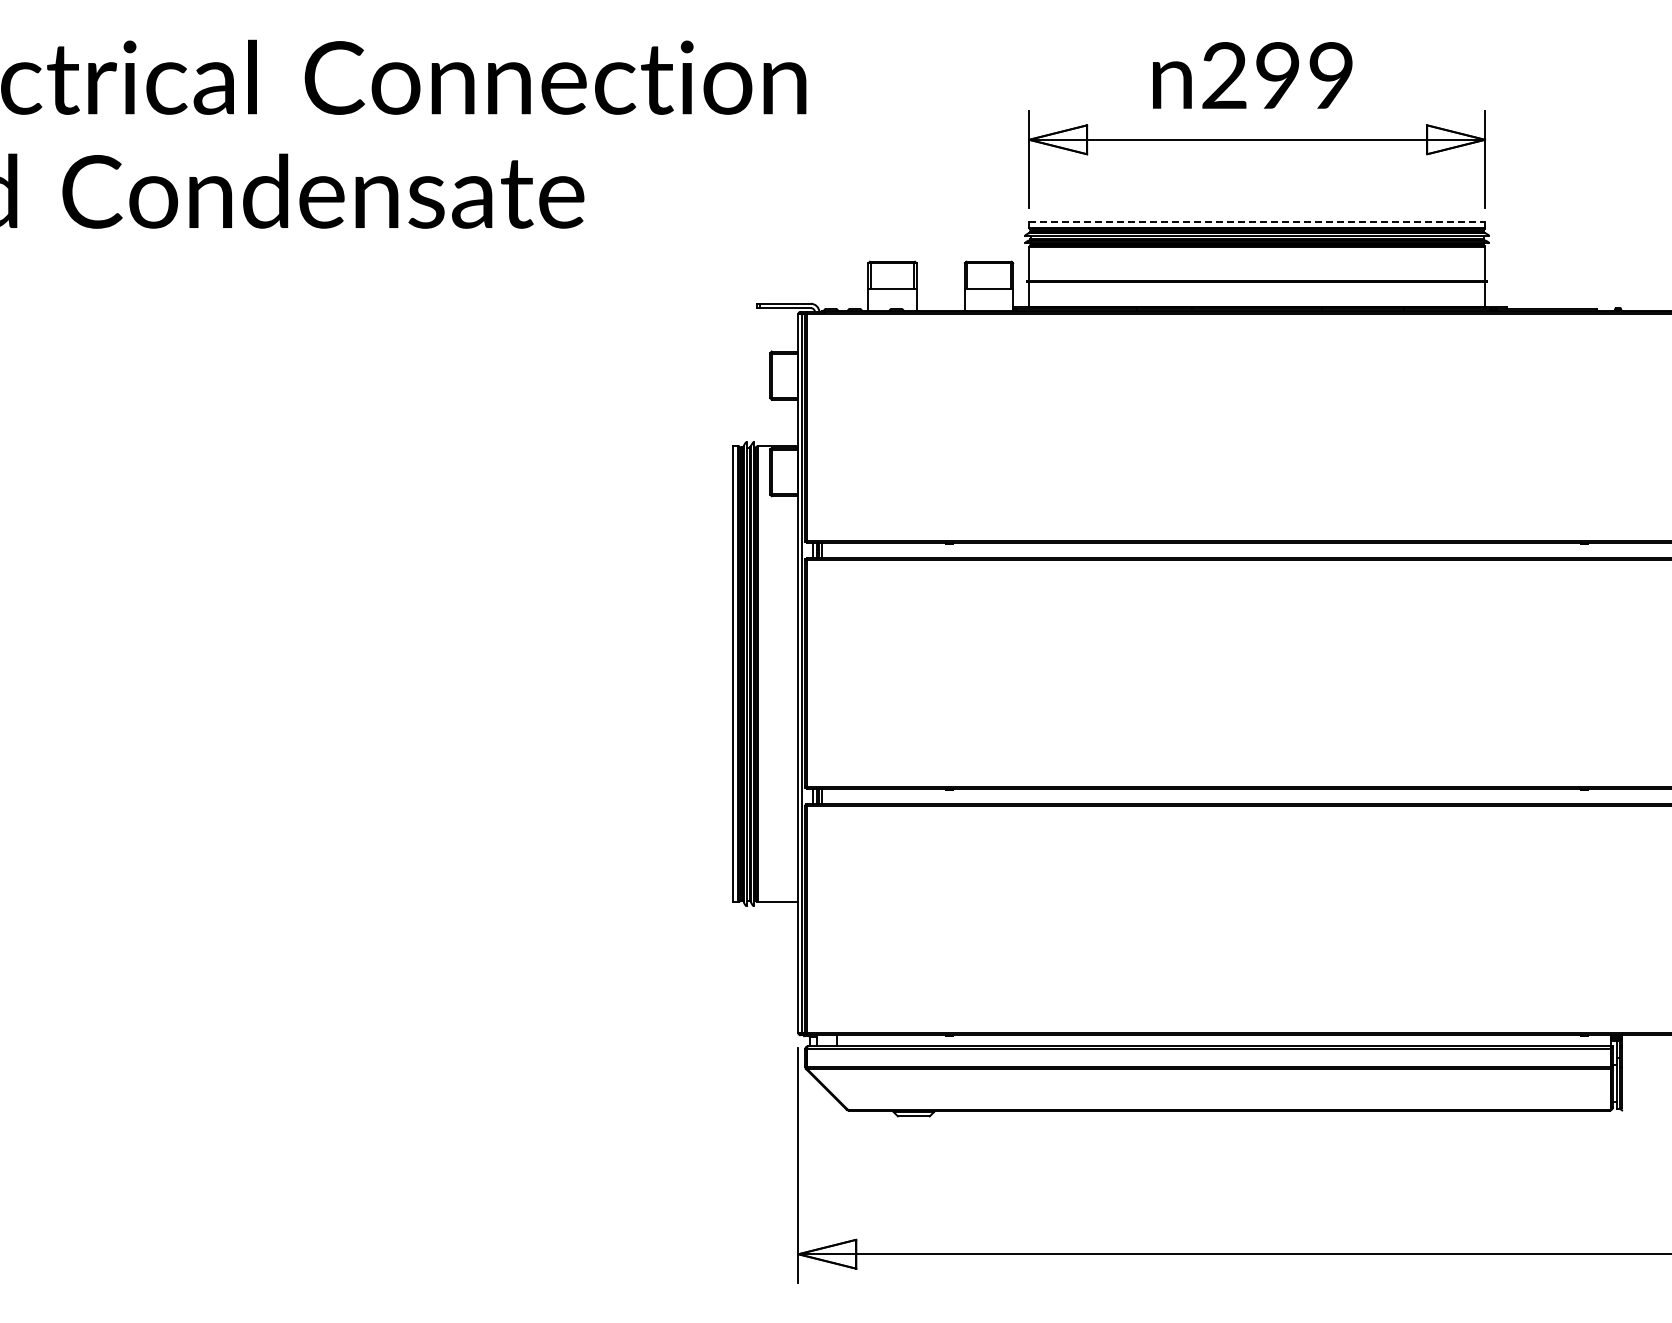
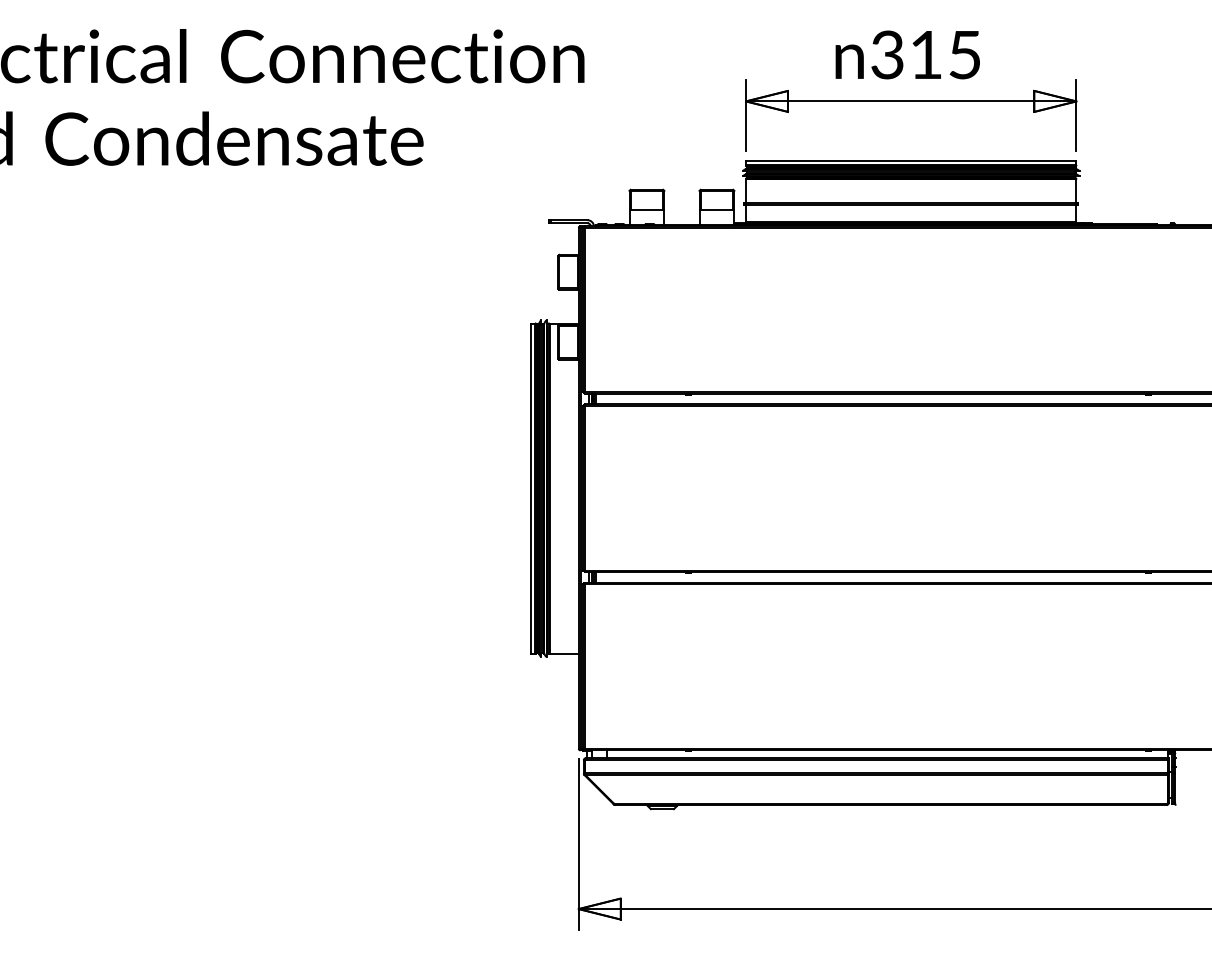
text: (1277, 75) -> (925, 54), 299 -> 315
line: (1257, 222) -> (911, 161), dashed -> solid

